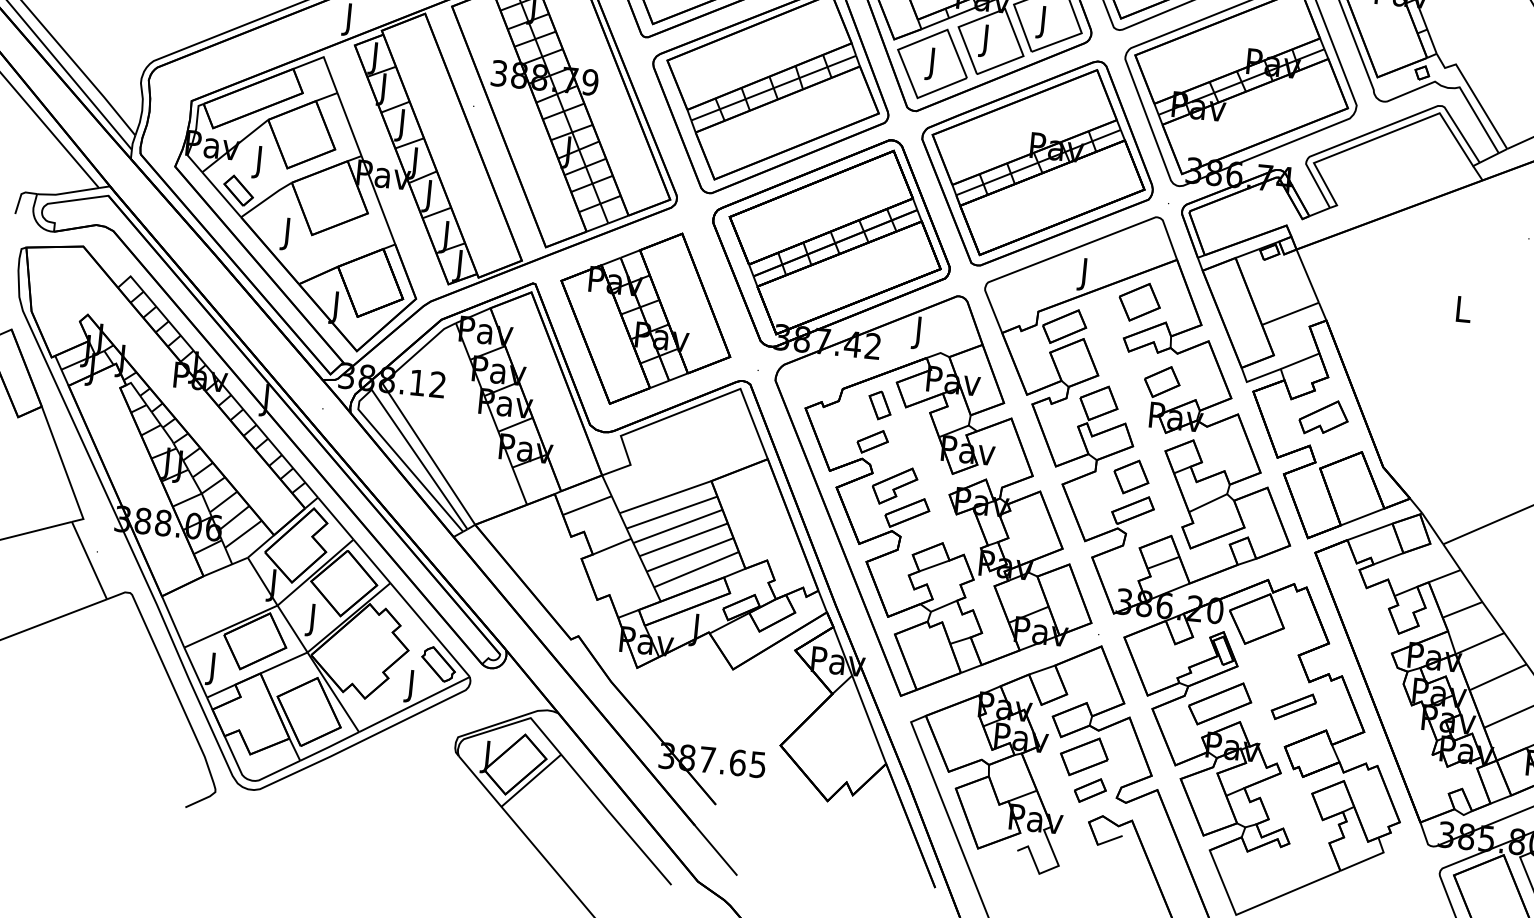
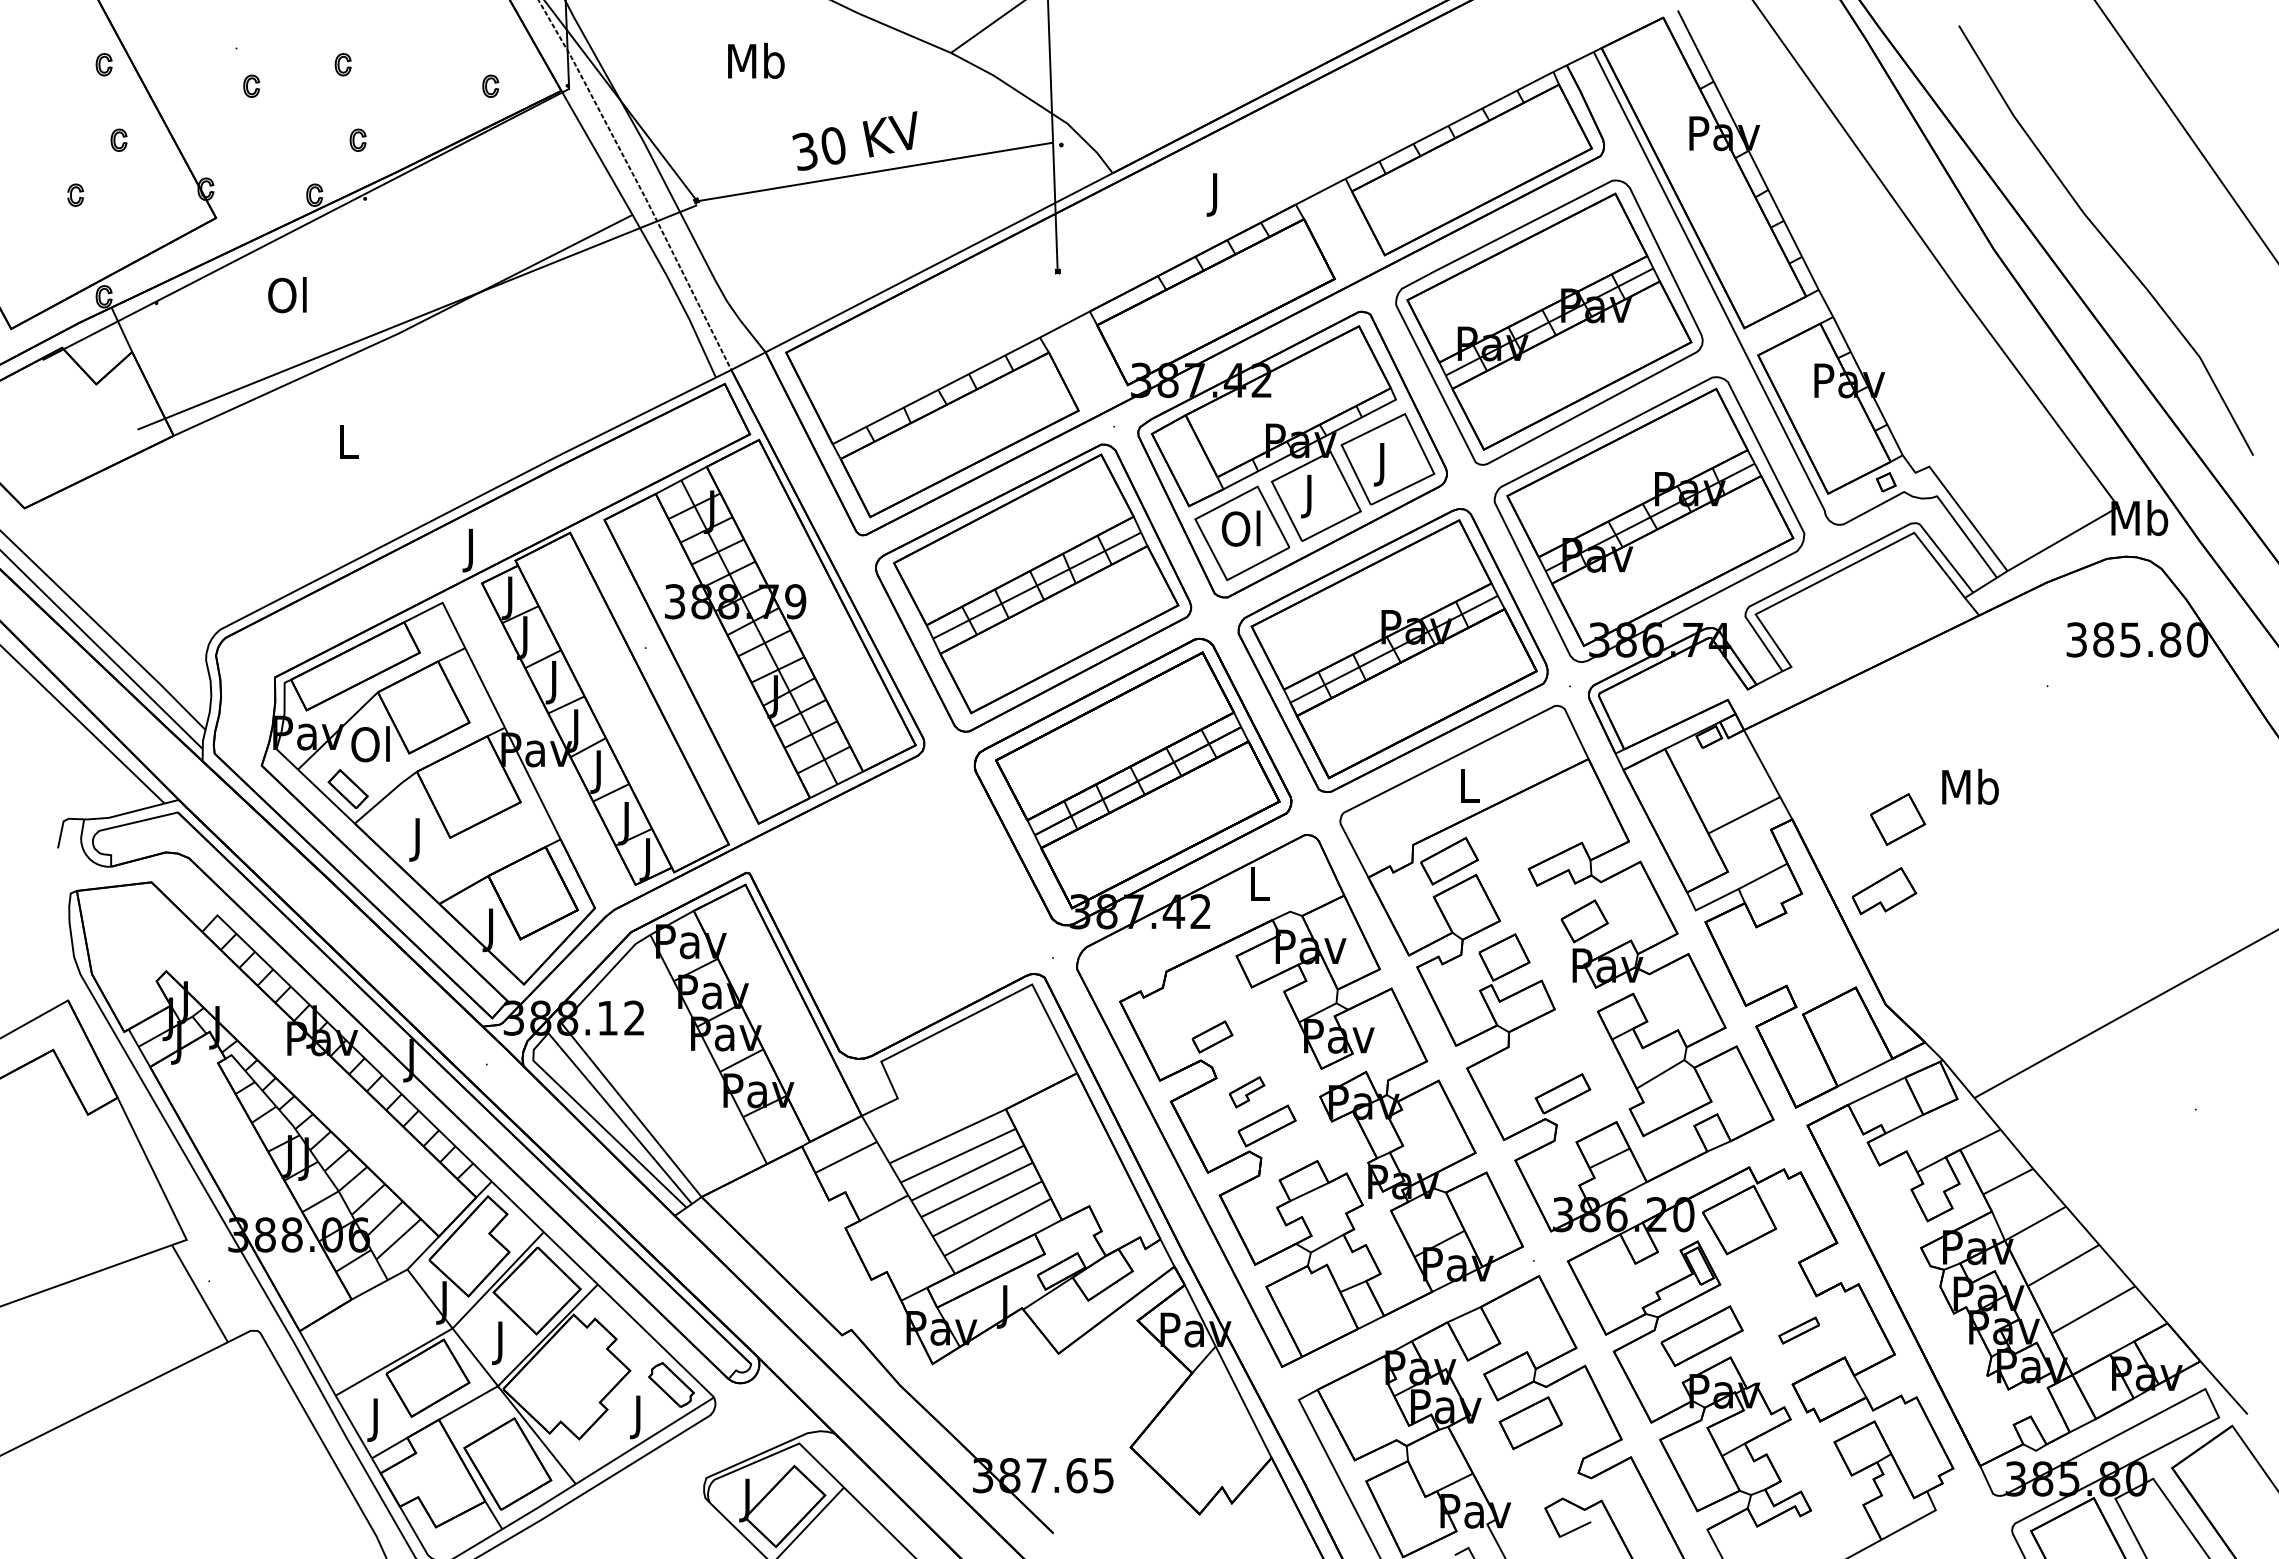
text: (931, 63) -> (1240, 532), J -> Ol
text: (258, 161) -> (370, 748), J -> Ol
text: (1084, 274) -> (1469, 790), J -> L
part: (1140, 302) -> (1898, 819), moved
text: (1463, 308) -> (1970, 786), L -> Mb
part: (645, 318) -> (898, 904), removed
text: (919, 333) -> (1259, 888), J -> L
part: (880, 405) -> (1217, 988), removed
part: (1323, 417) -> (1884, 891), moved
part: (1131, 476) -> (1556, 1049), removed
part: (894, 486) -> (1246, 1092), size x0.6
part: (1293, 706) -> (1798, 1330), size x0.7
part: (1089, 790) -> (1542, 1466), removed

